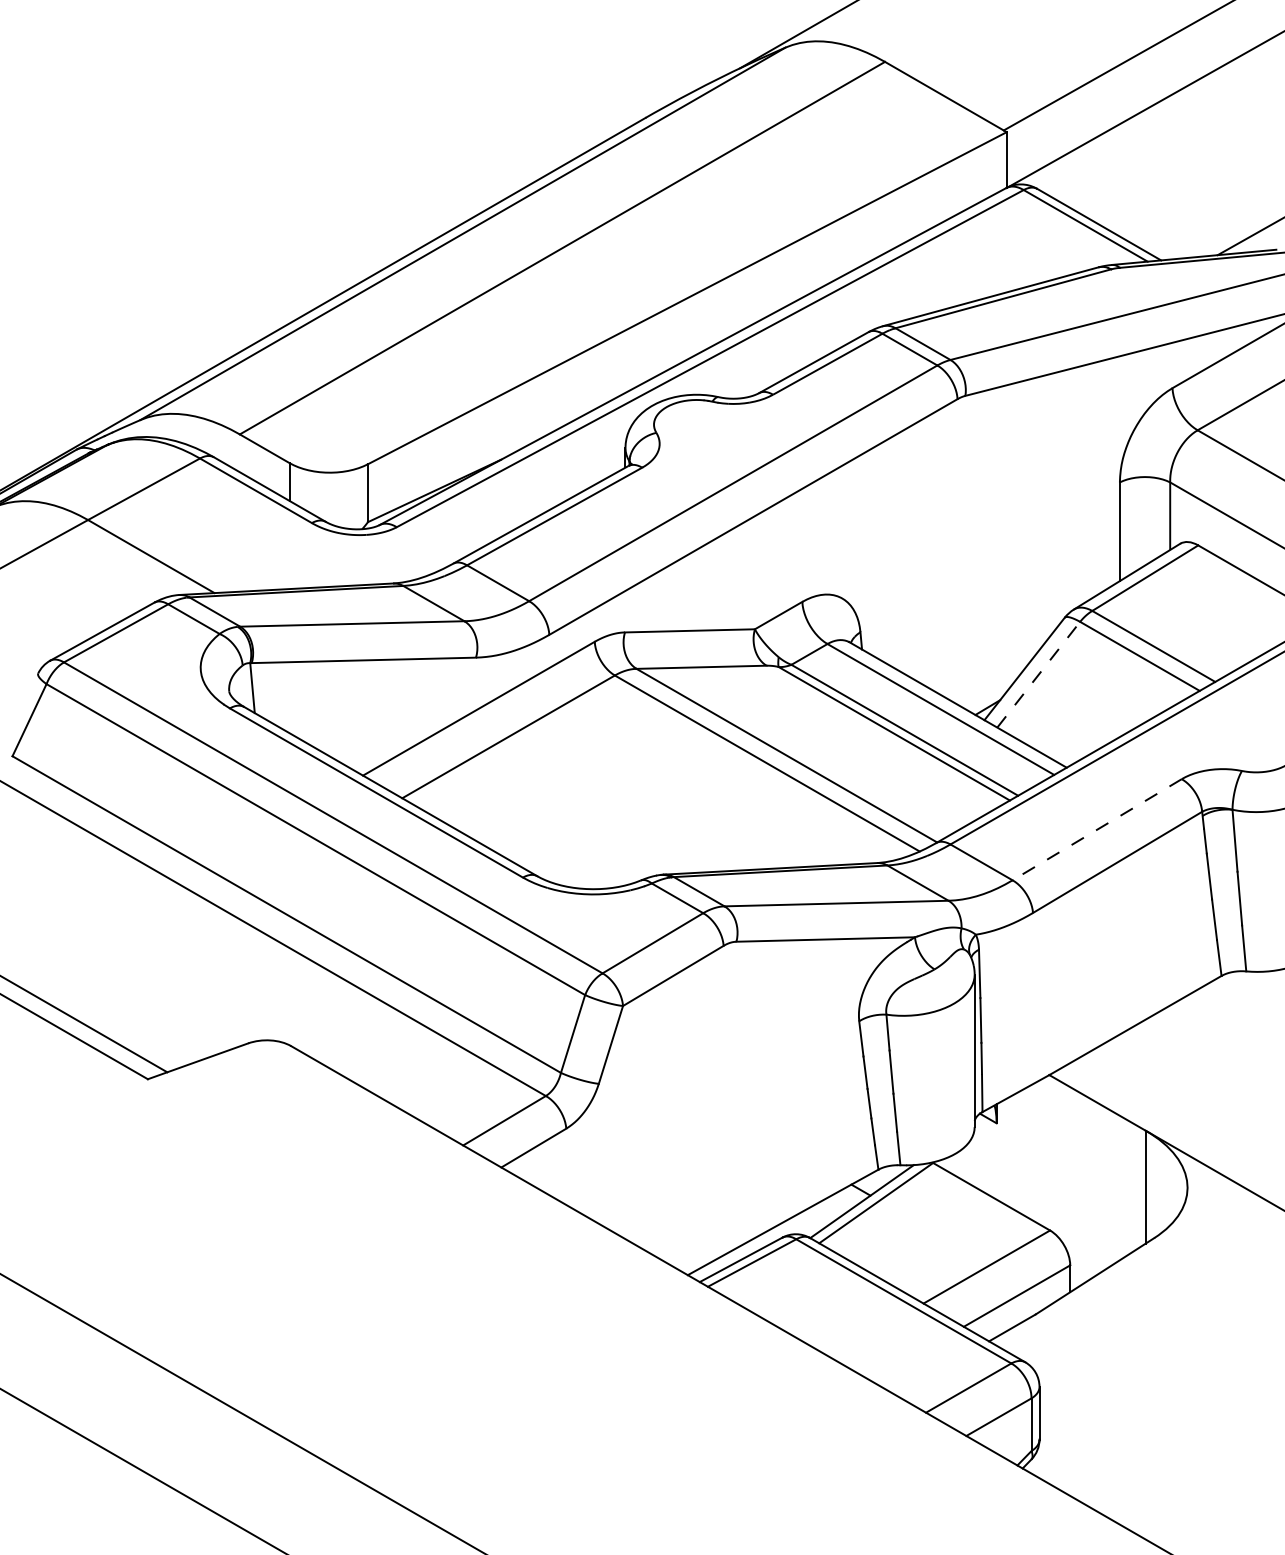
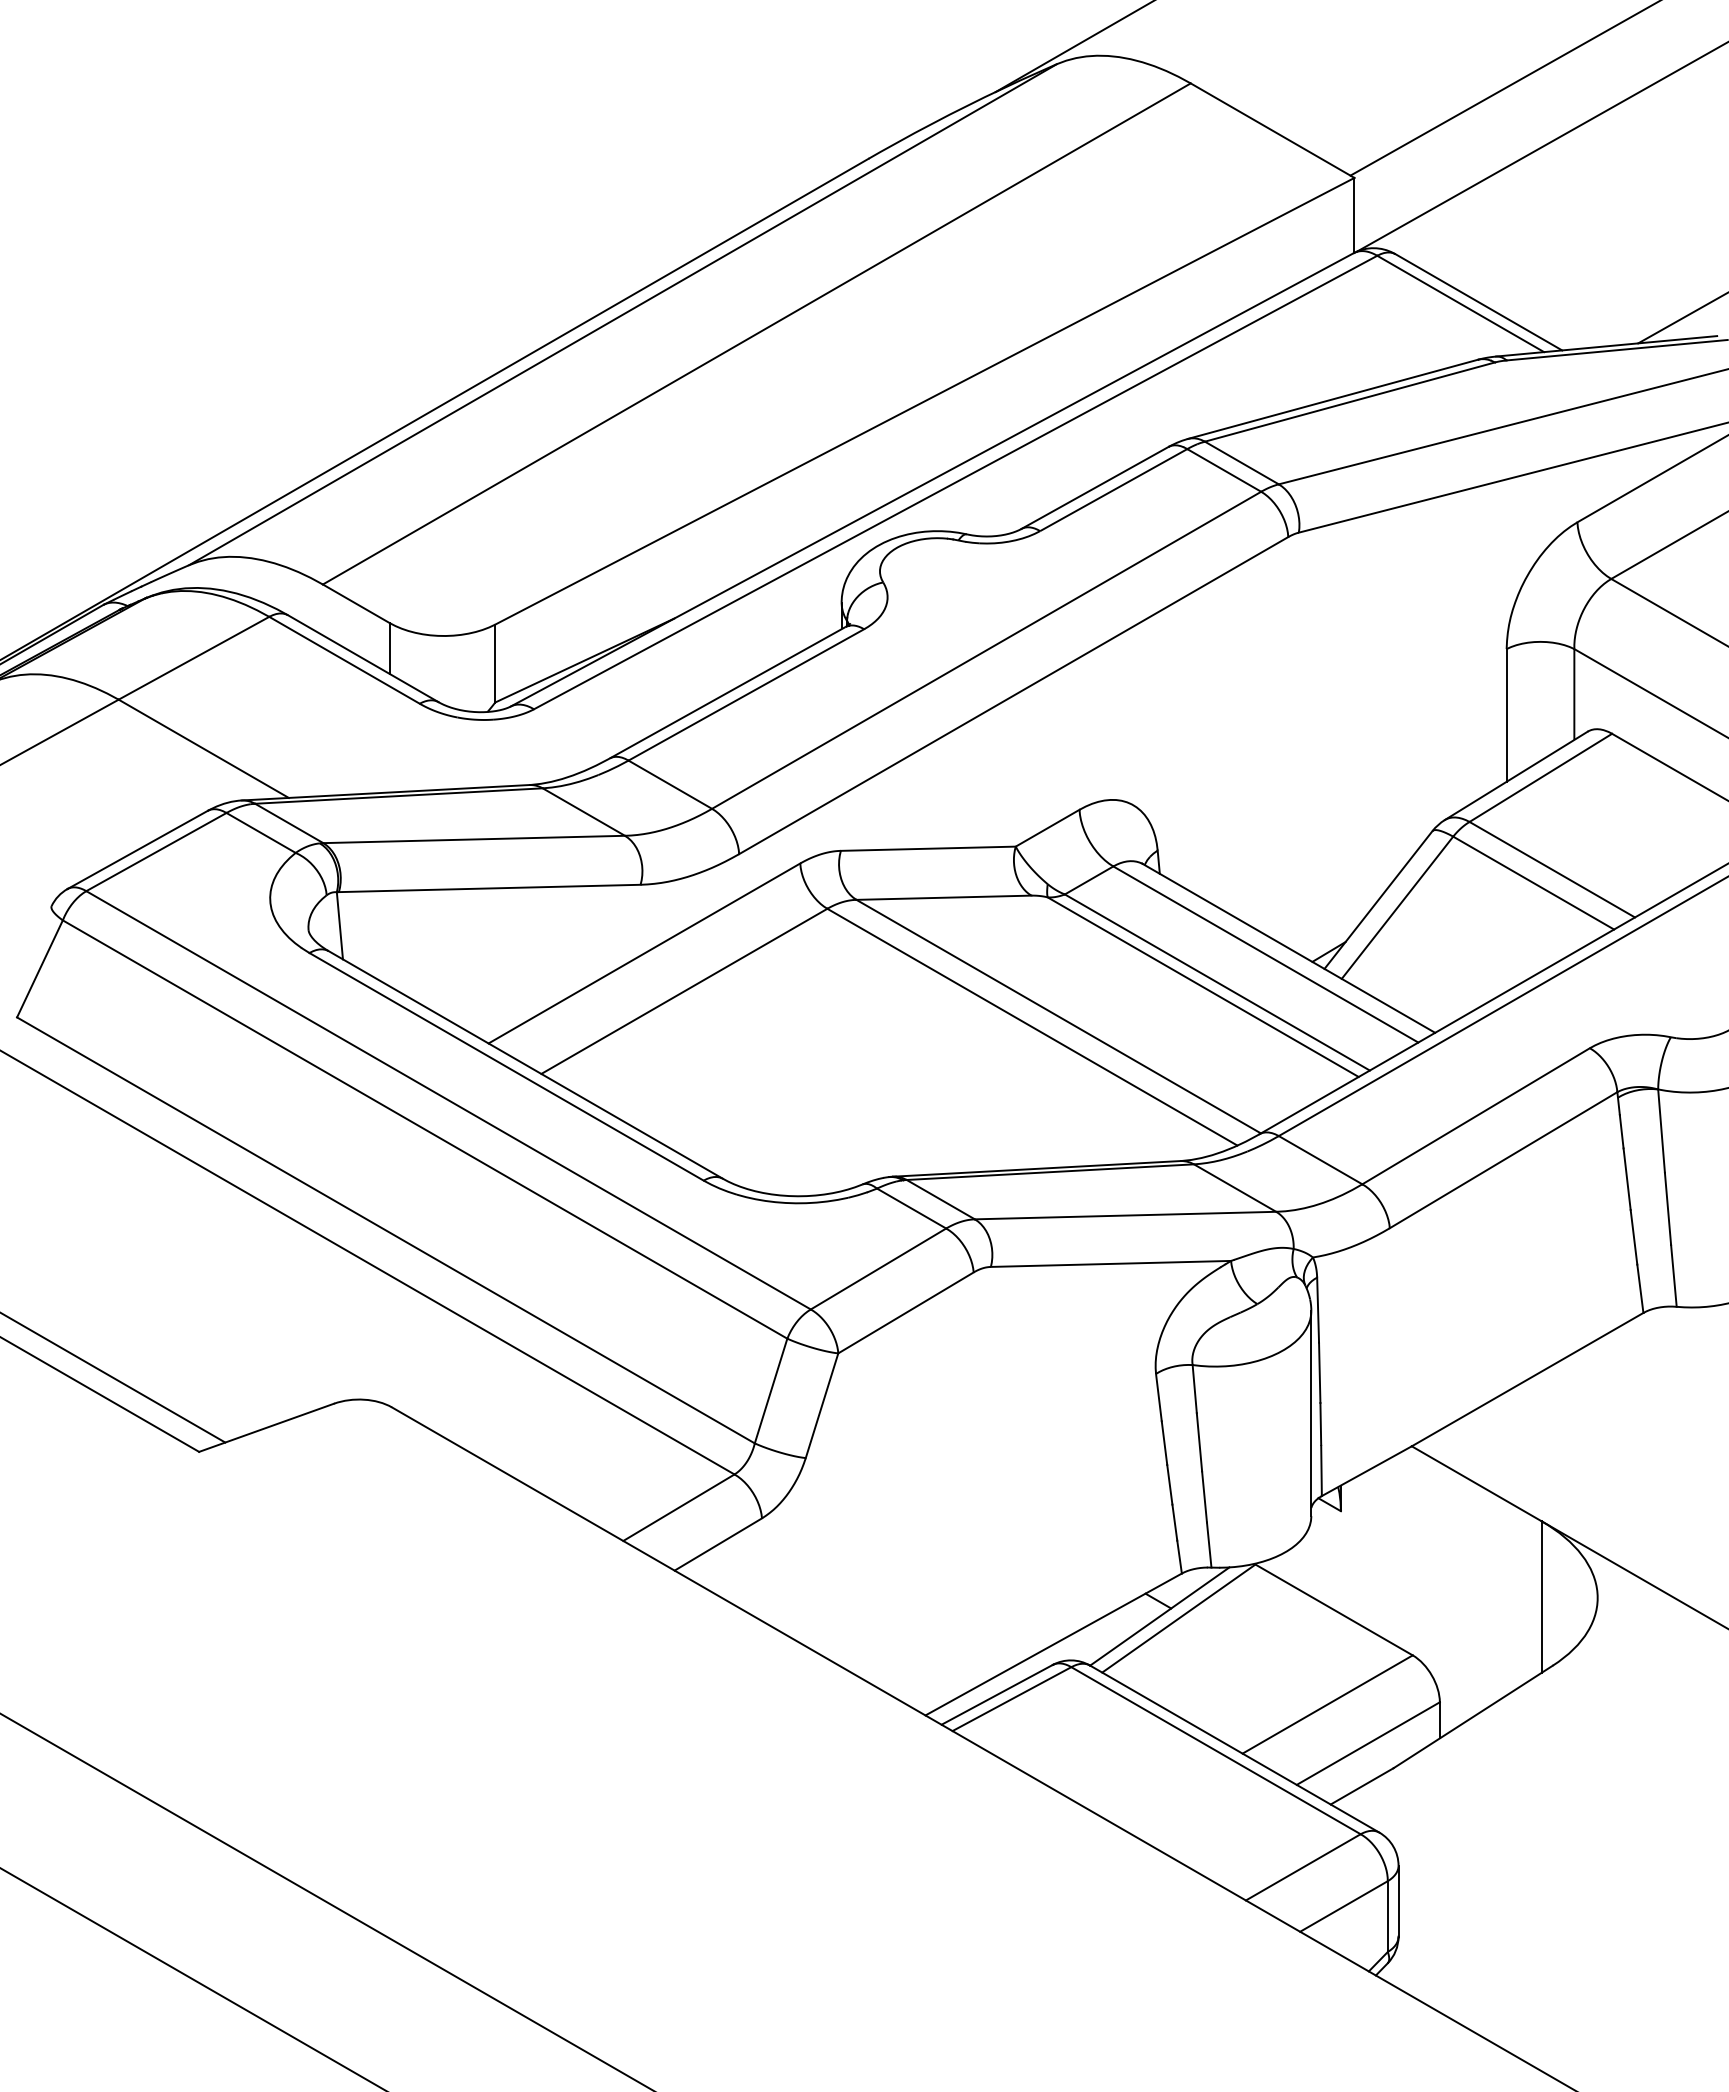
line: (1038, 674) -> (1397, 907), dashed -> solid
line: (1097, 829) -> (1476, 1116), dashed -> solid

